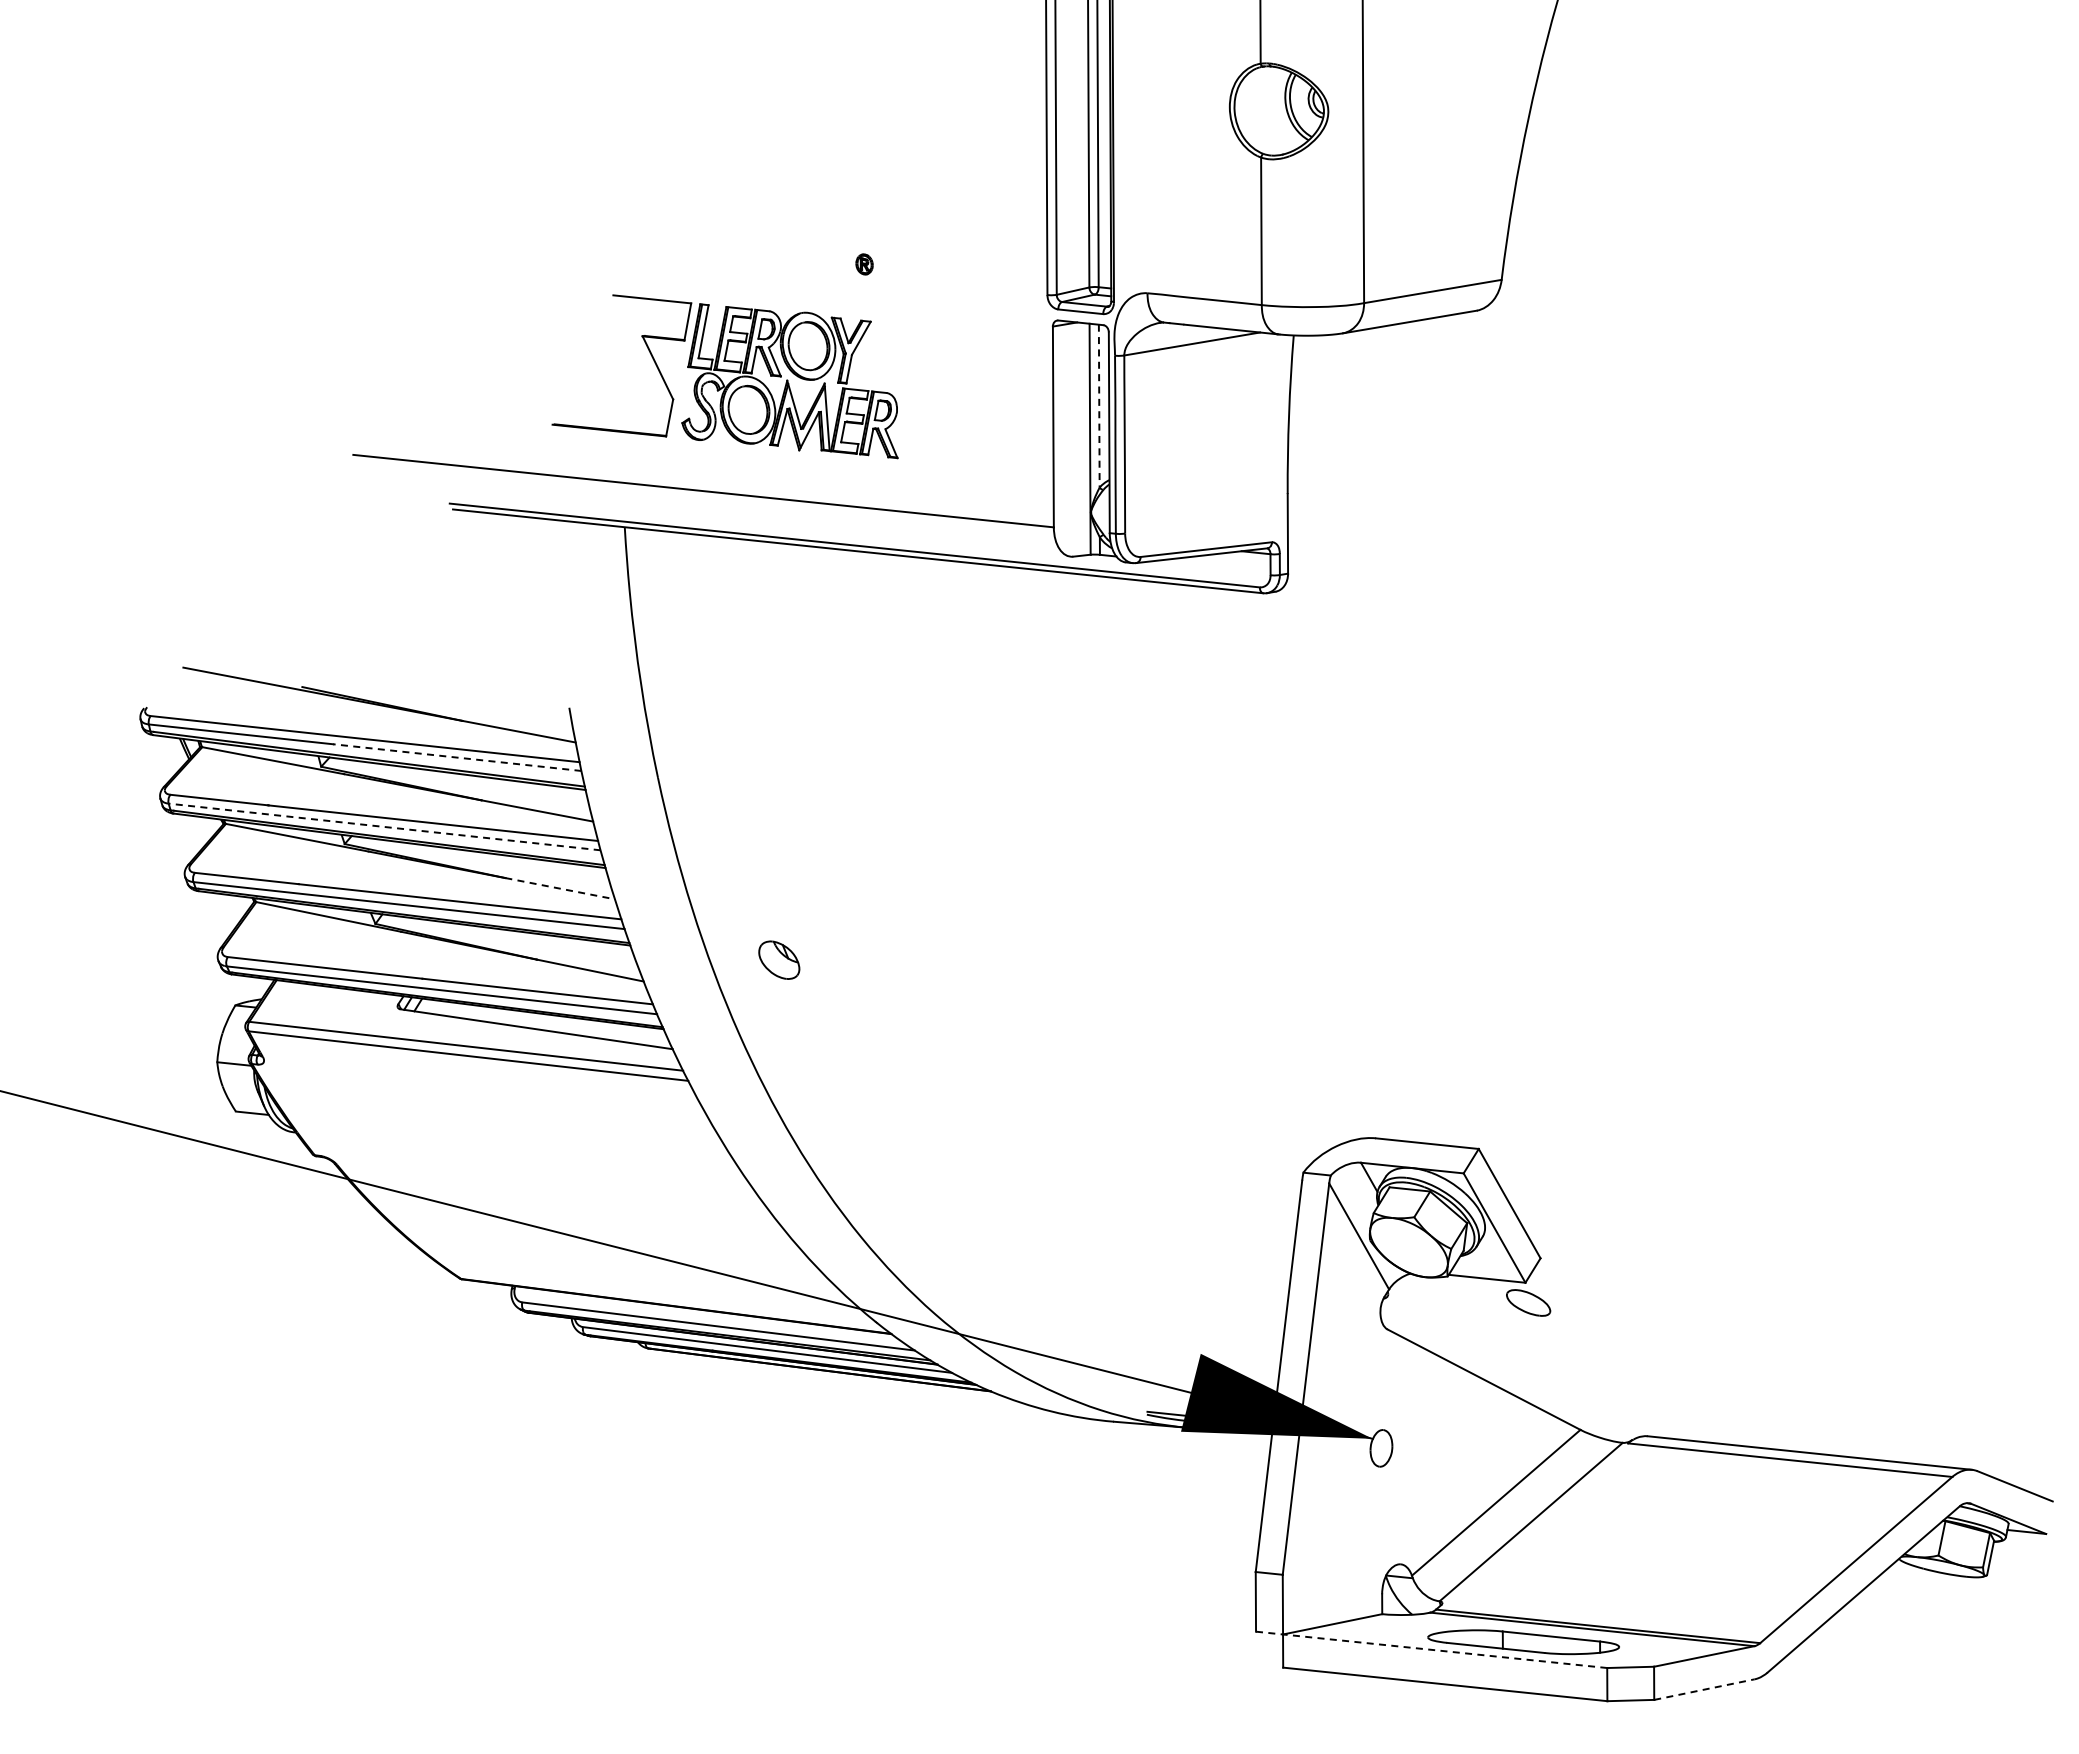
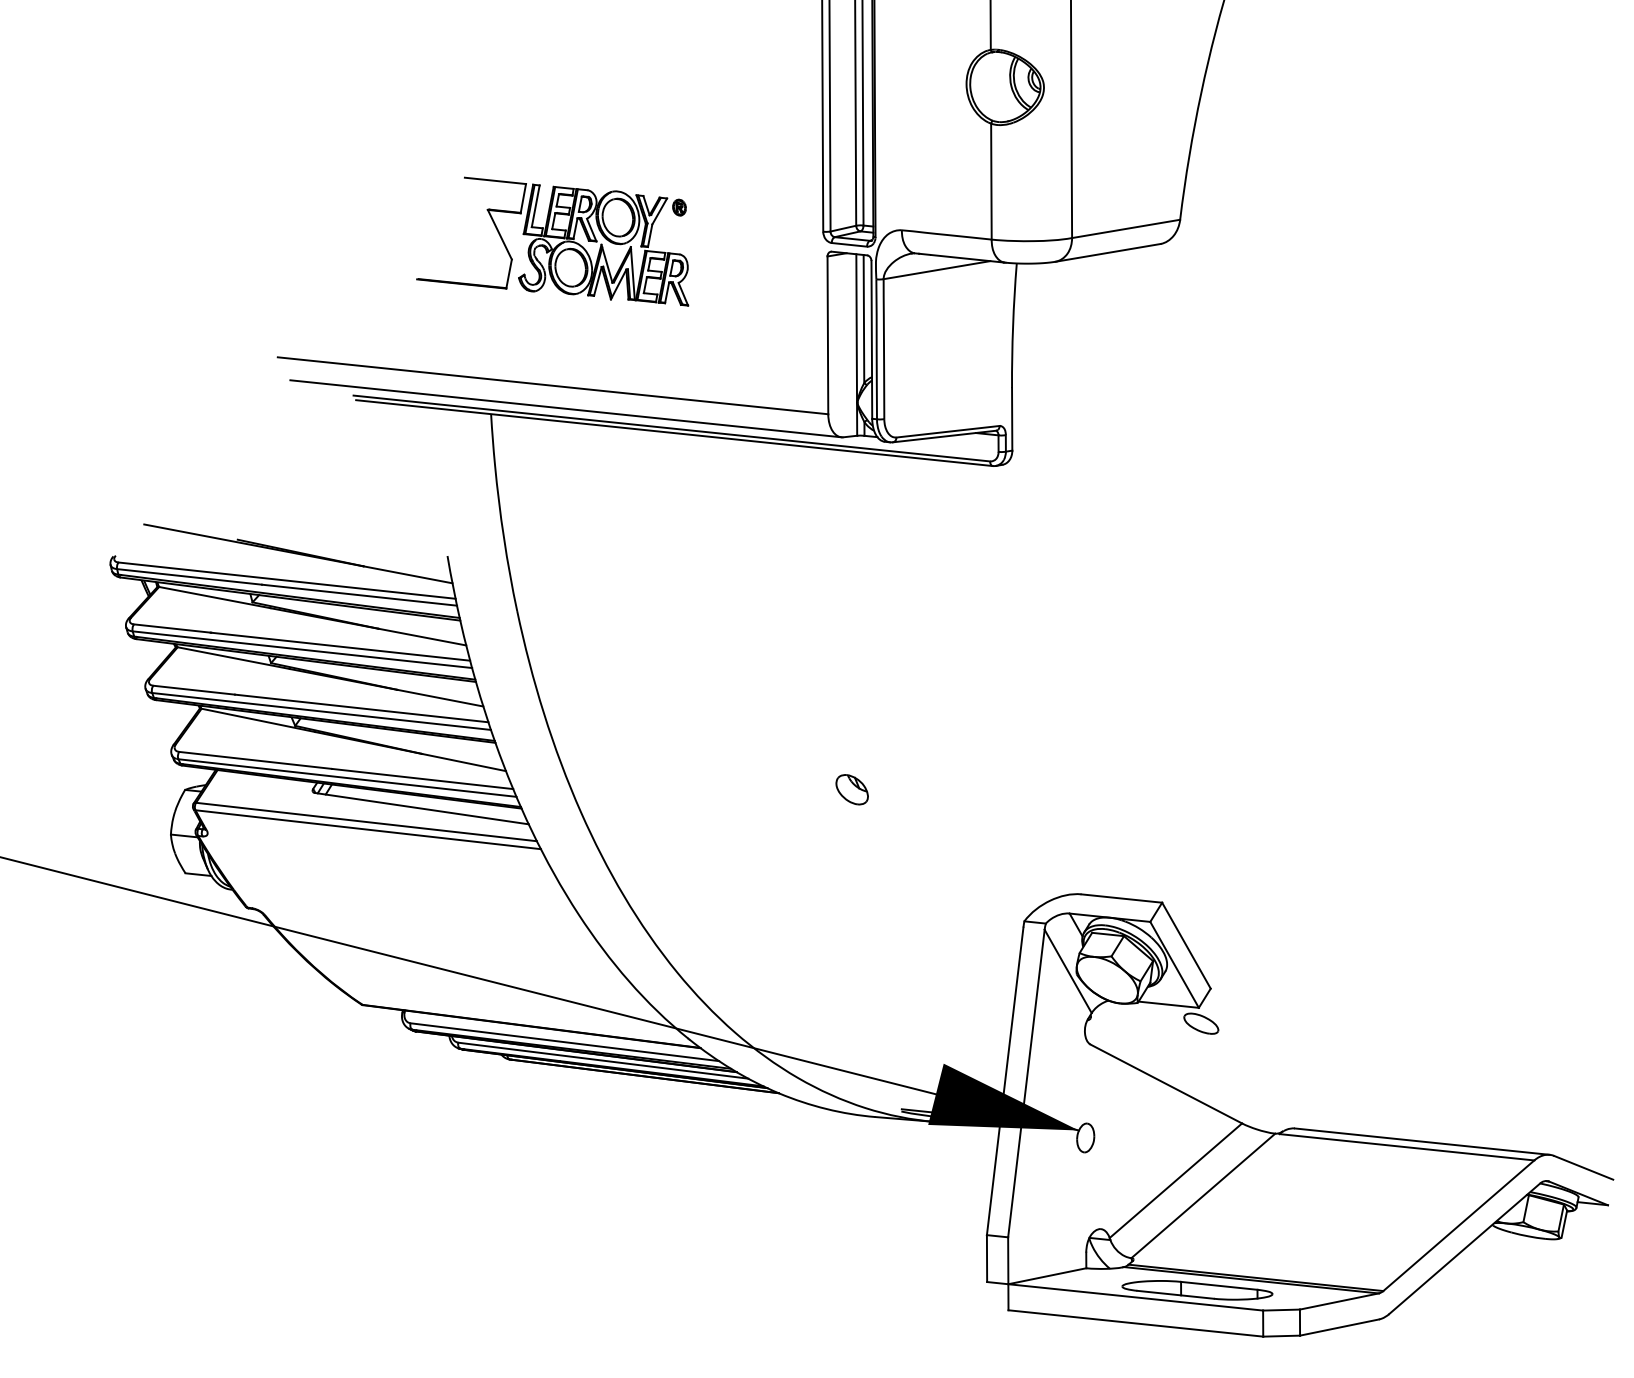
part: (724, 376) -> (552, 241), moved
line: (1099, 406) -> (864, 319), dashed -> solid
line: (719, 520) -> (565, 408), added
line: (457, 757) -> (359, 595), dashed -> solid
line: (384, 826) -> (302, 649), dashed -> solid
line: (560, 888) -> (440, 698), dashed -> solid
part: (779, 959) -> (852, 789), moved
line: (1431, 1649) -> (1125, 1296), dashed -> solid
line: (1704, 1689) -> (1339, 1327), dashed -> solid

